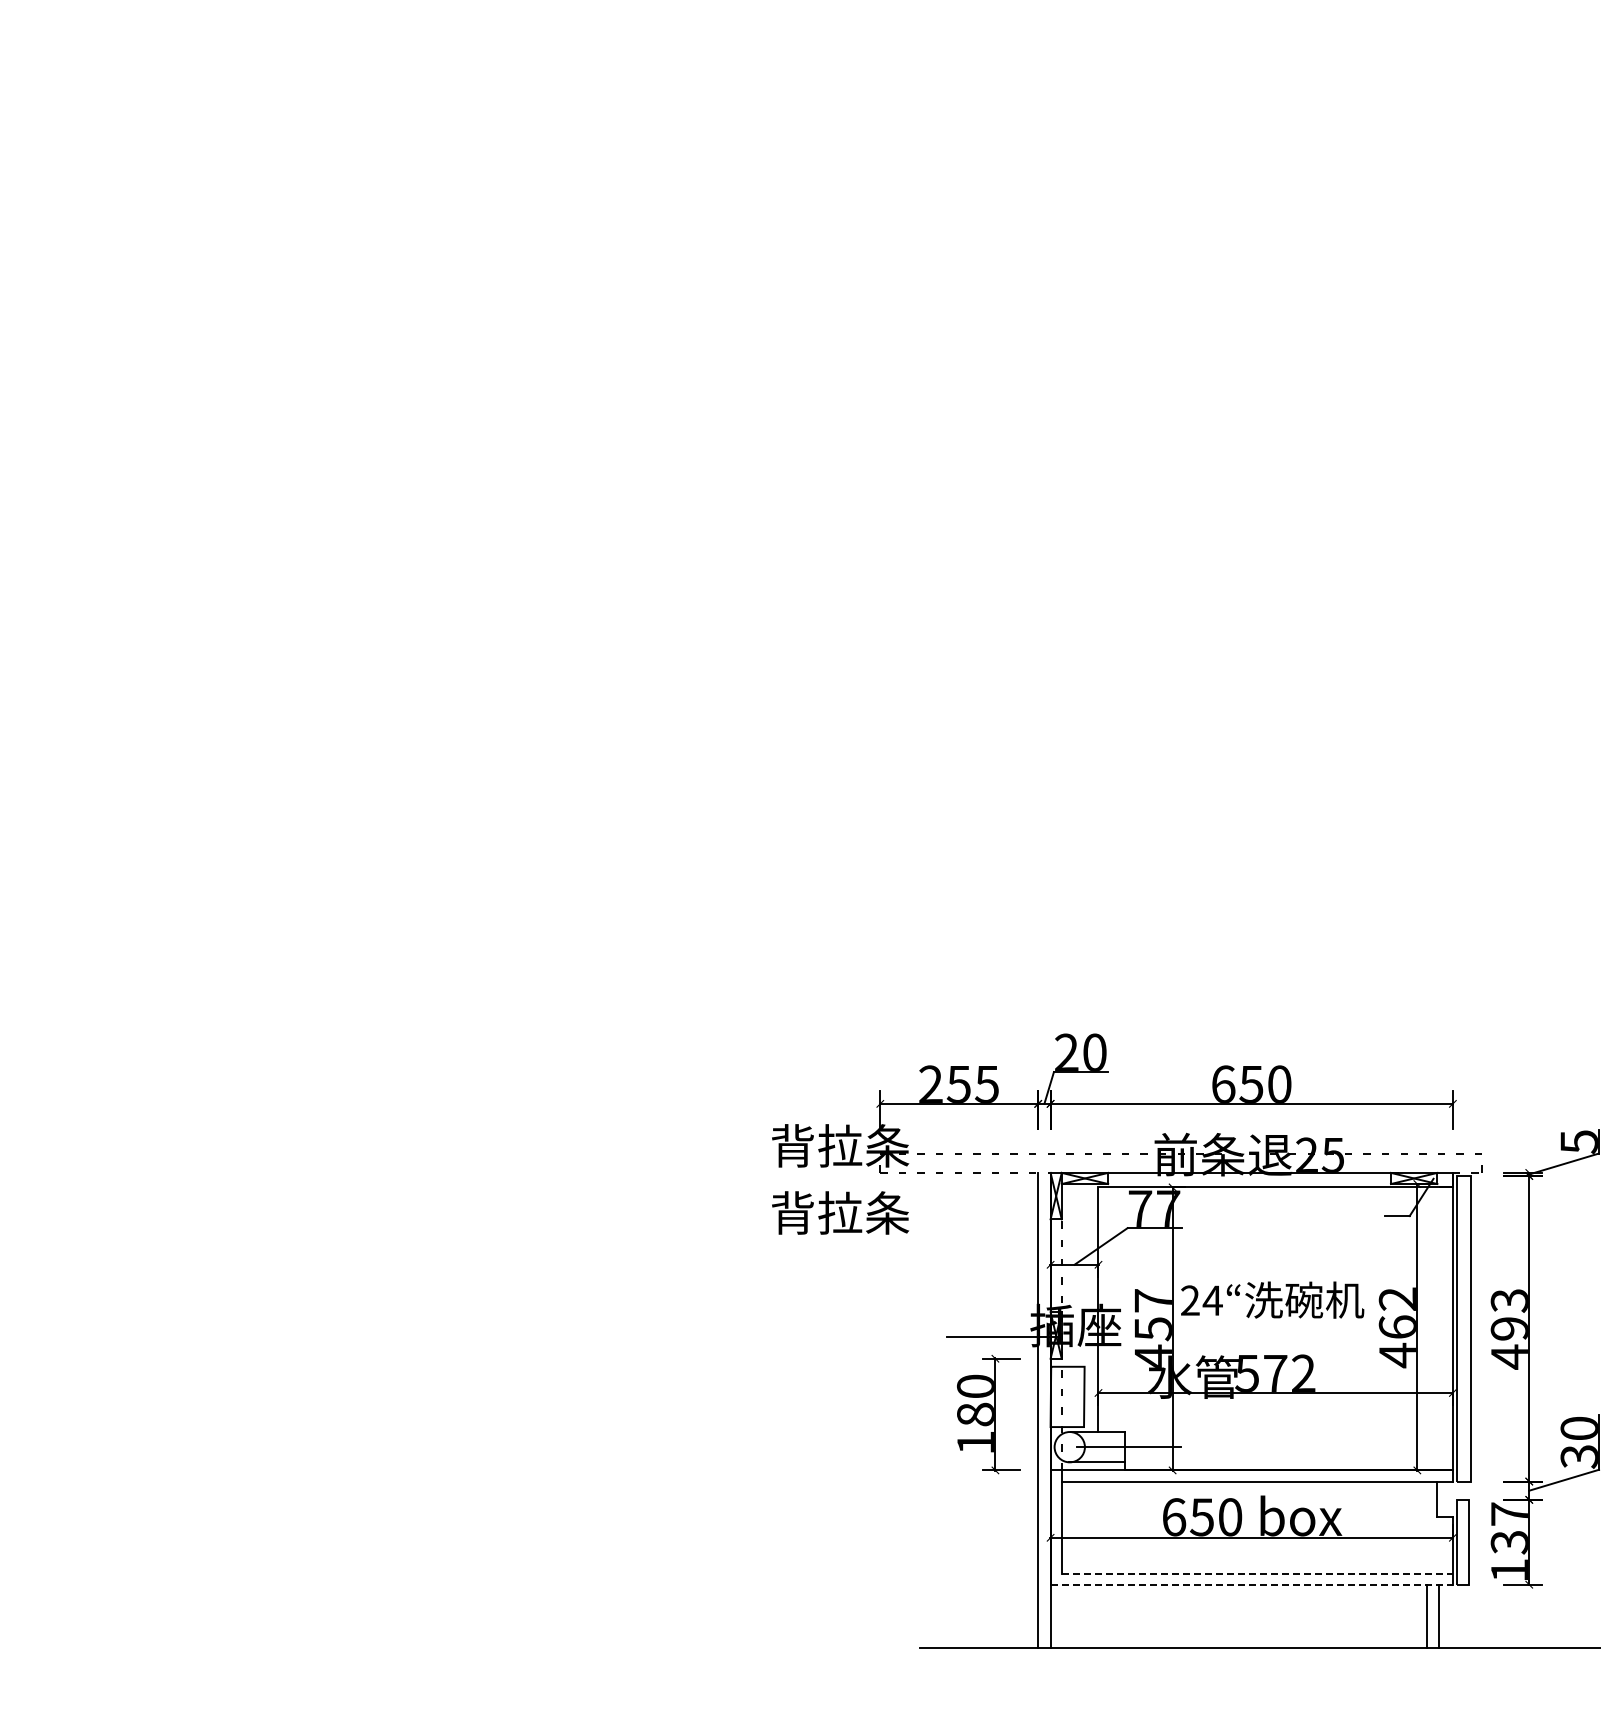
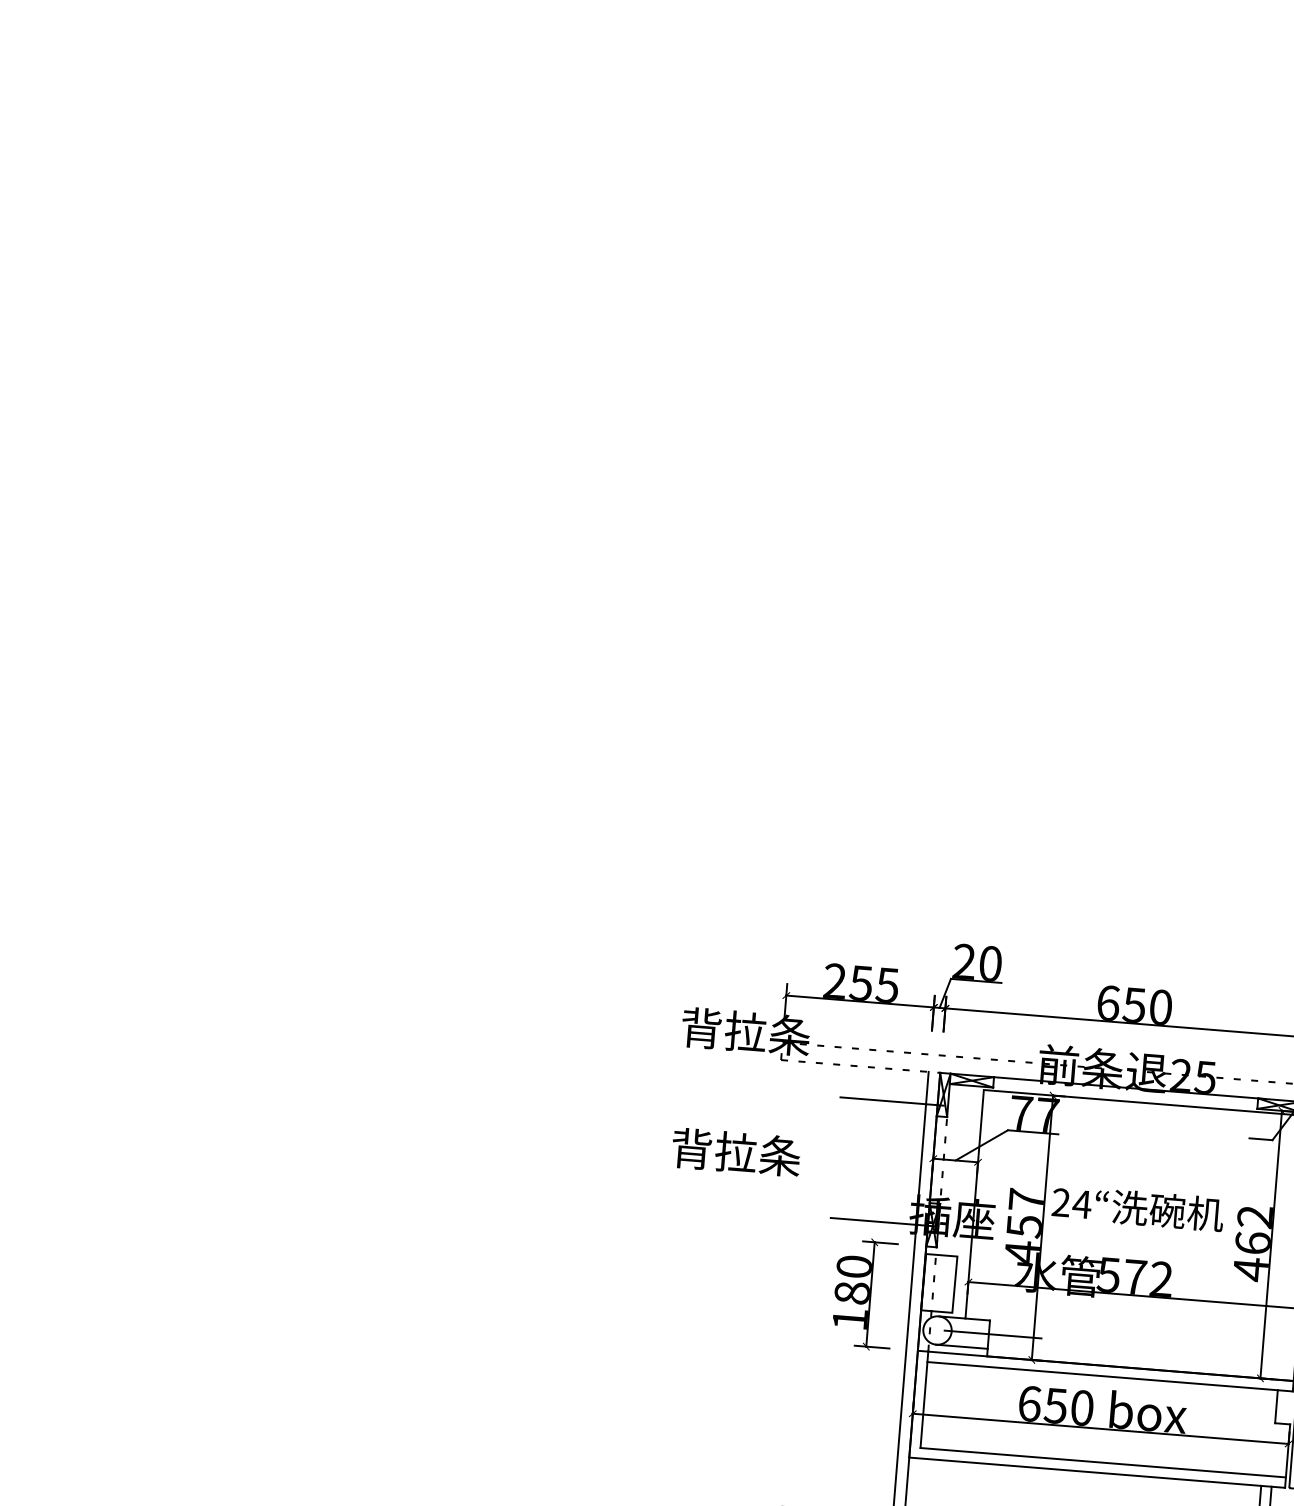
line: (1001, 1207) -> (891, 1101), added
text: (840, 1212) -> (736, 1151), moved
line: (1257, 1573) -> (1103, 1462), dashed -> solid
line: (1252, 1584) -> (1097, 1472), dashed -> solid

